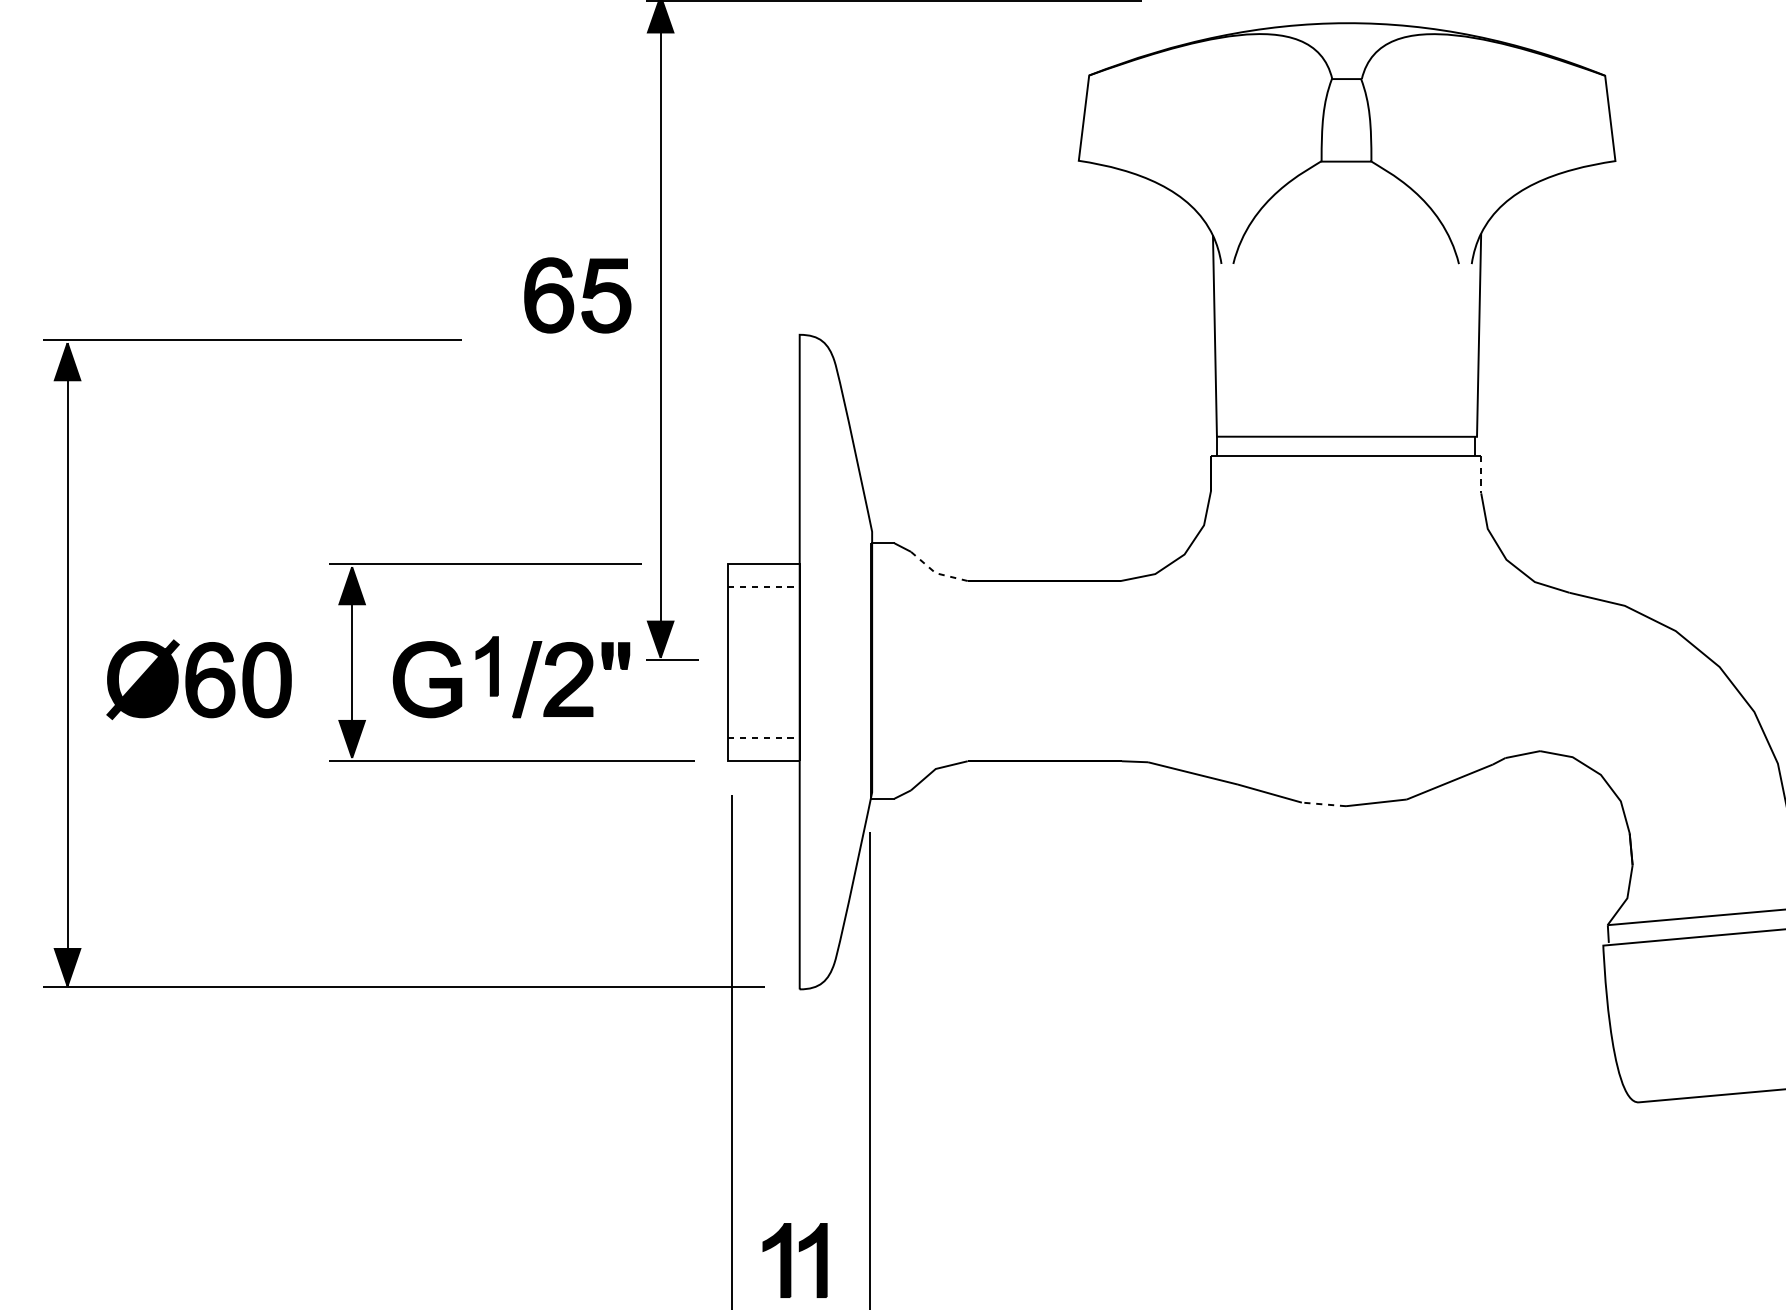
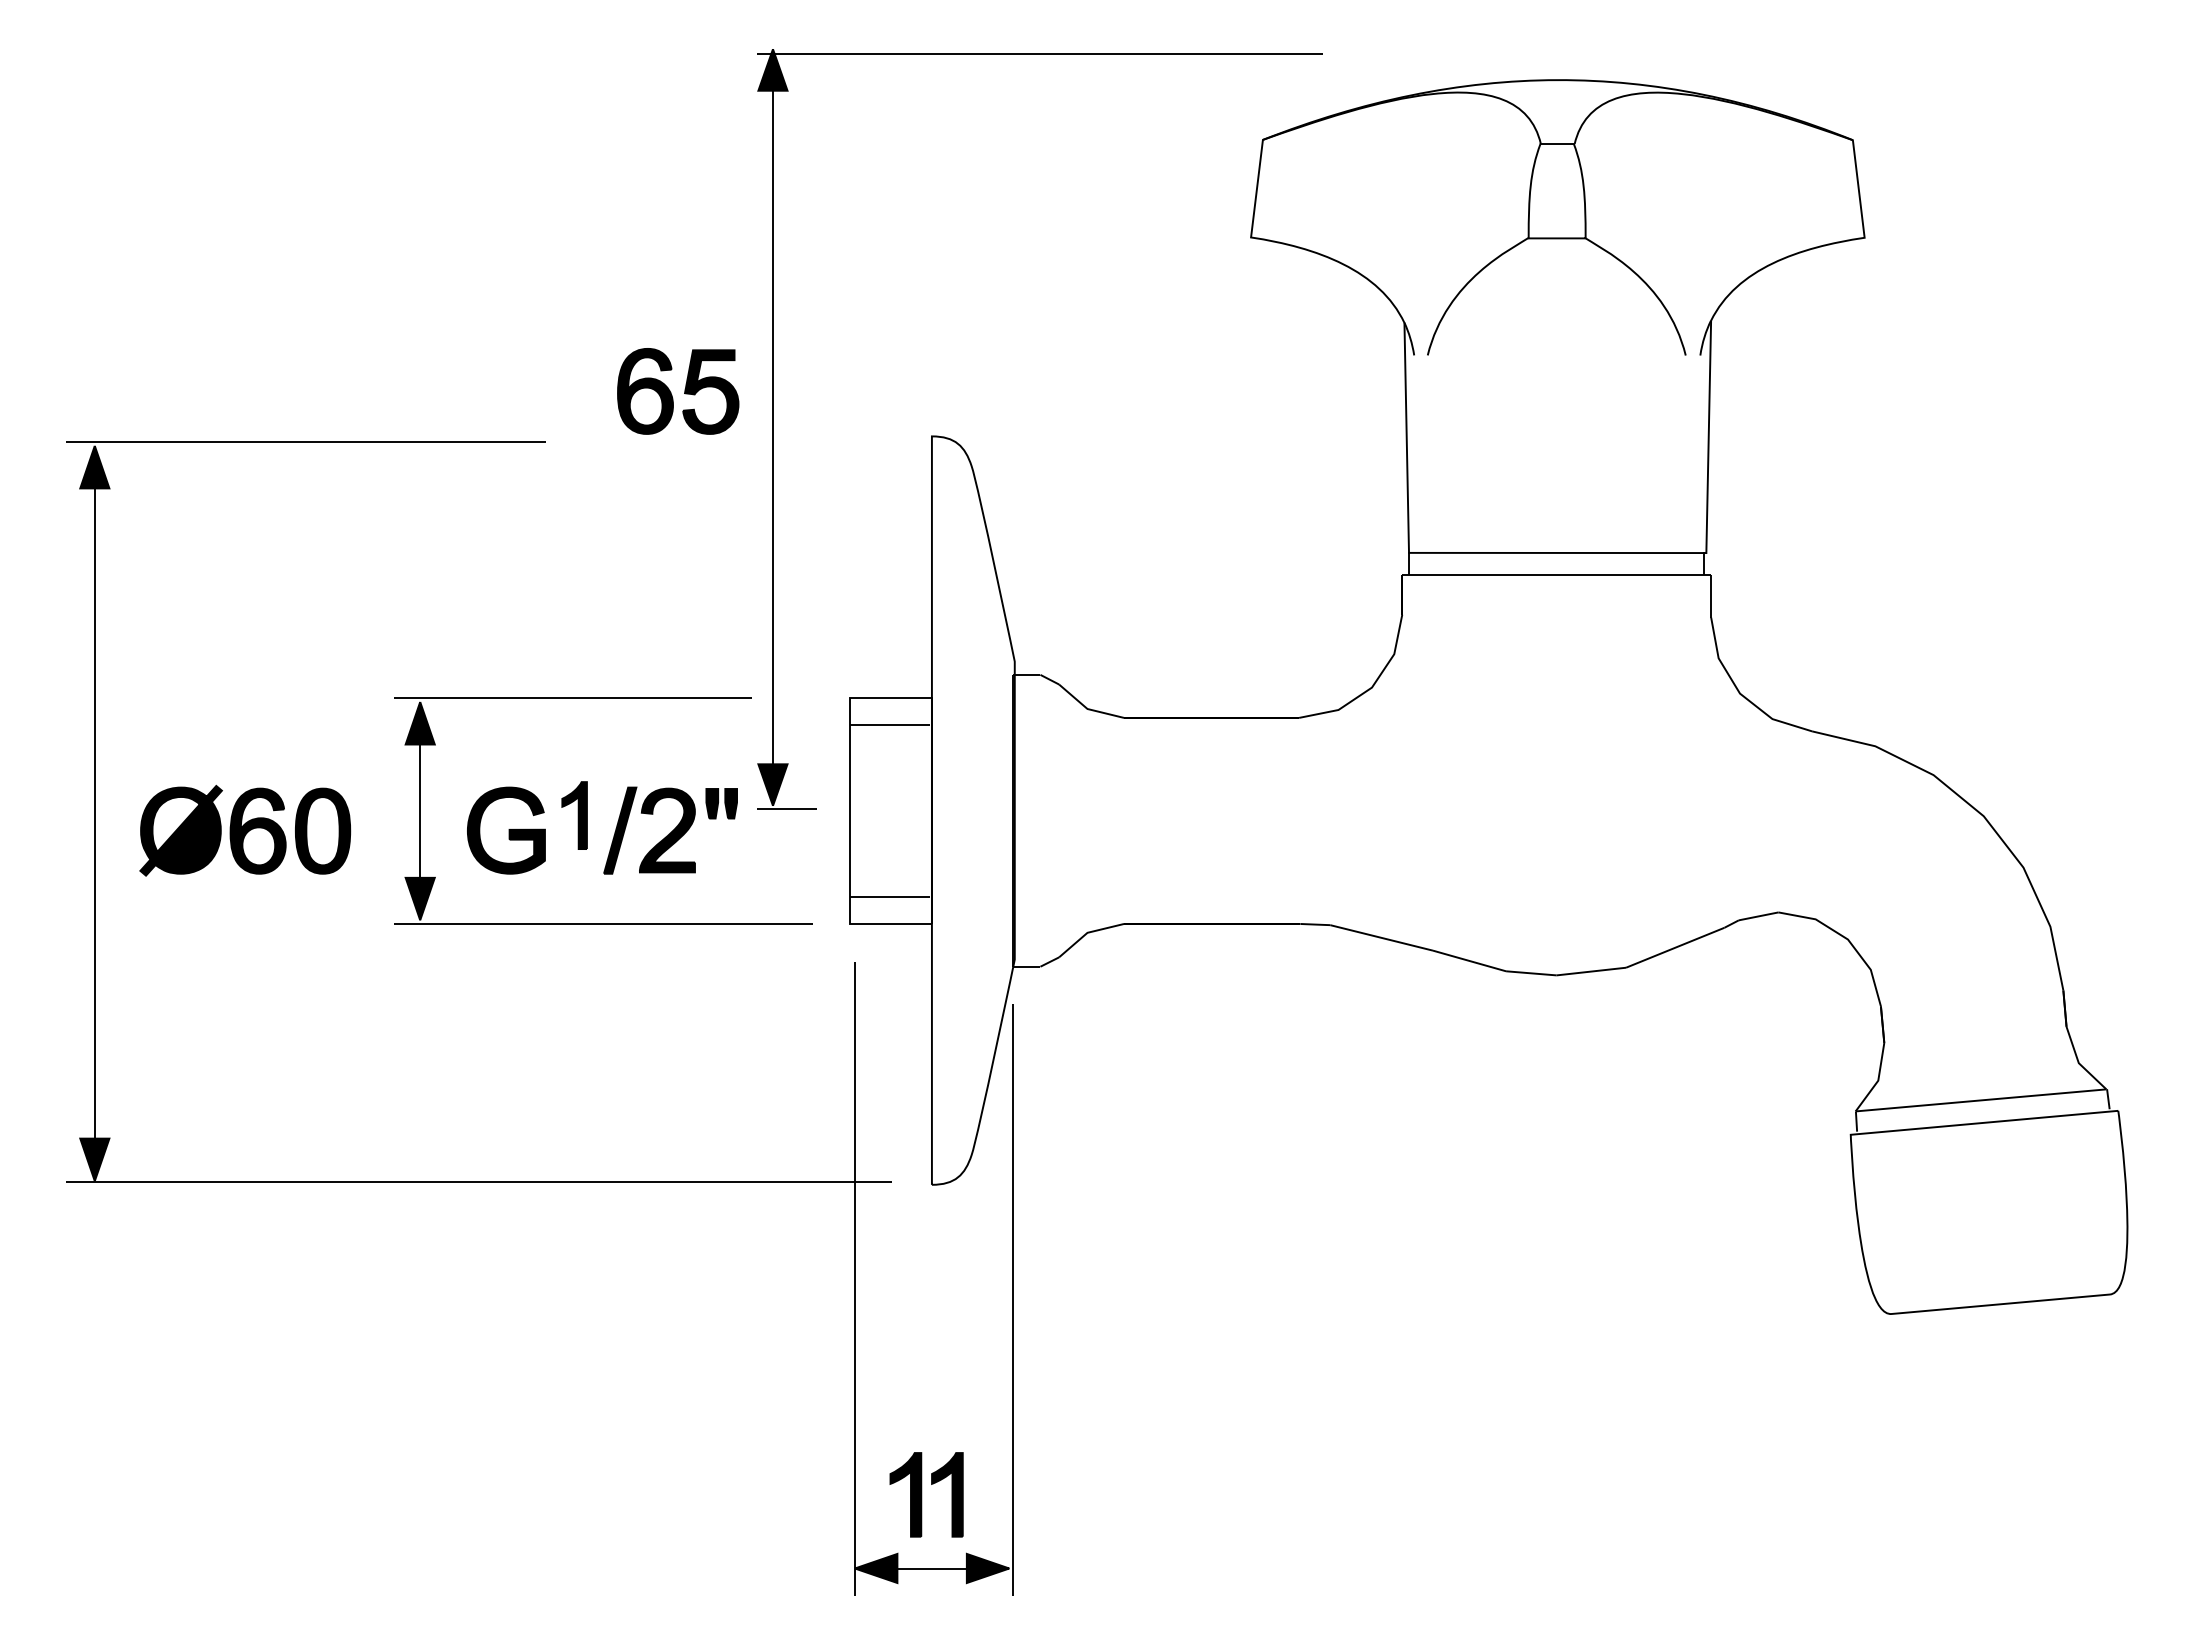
line: (1481, 474) -> (1711, 596), dashed -> solid
line: (935, 573) -> (1087, 709), dashed -> solid
line: (763, 586) -> (890, 724), dashed -> solid
line: (763, 738) -> (890, 897), dashed -> solid
line: (1323, 804) -> (1530, 973), dashed -> solid

